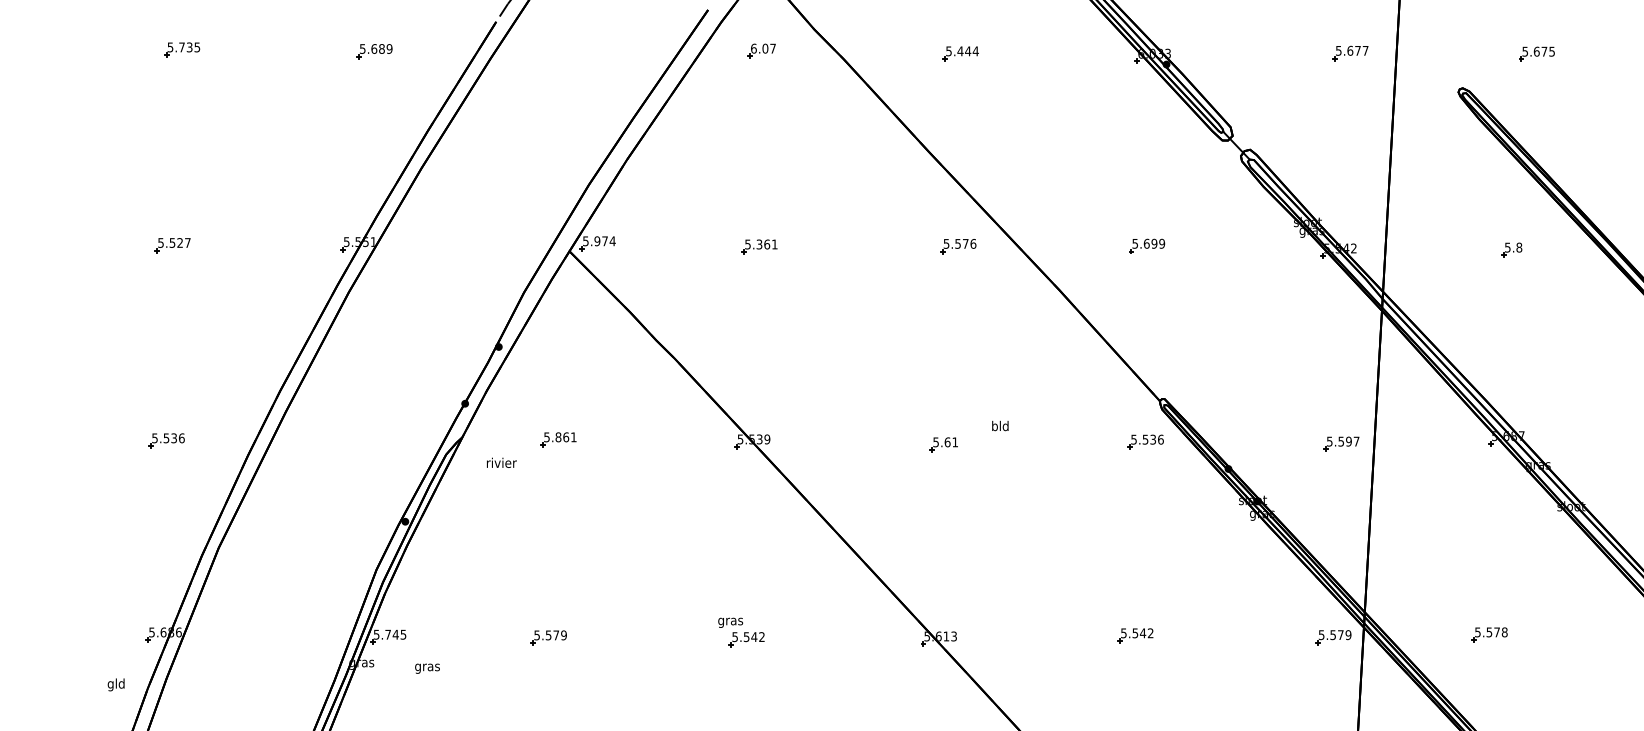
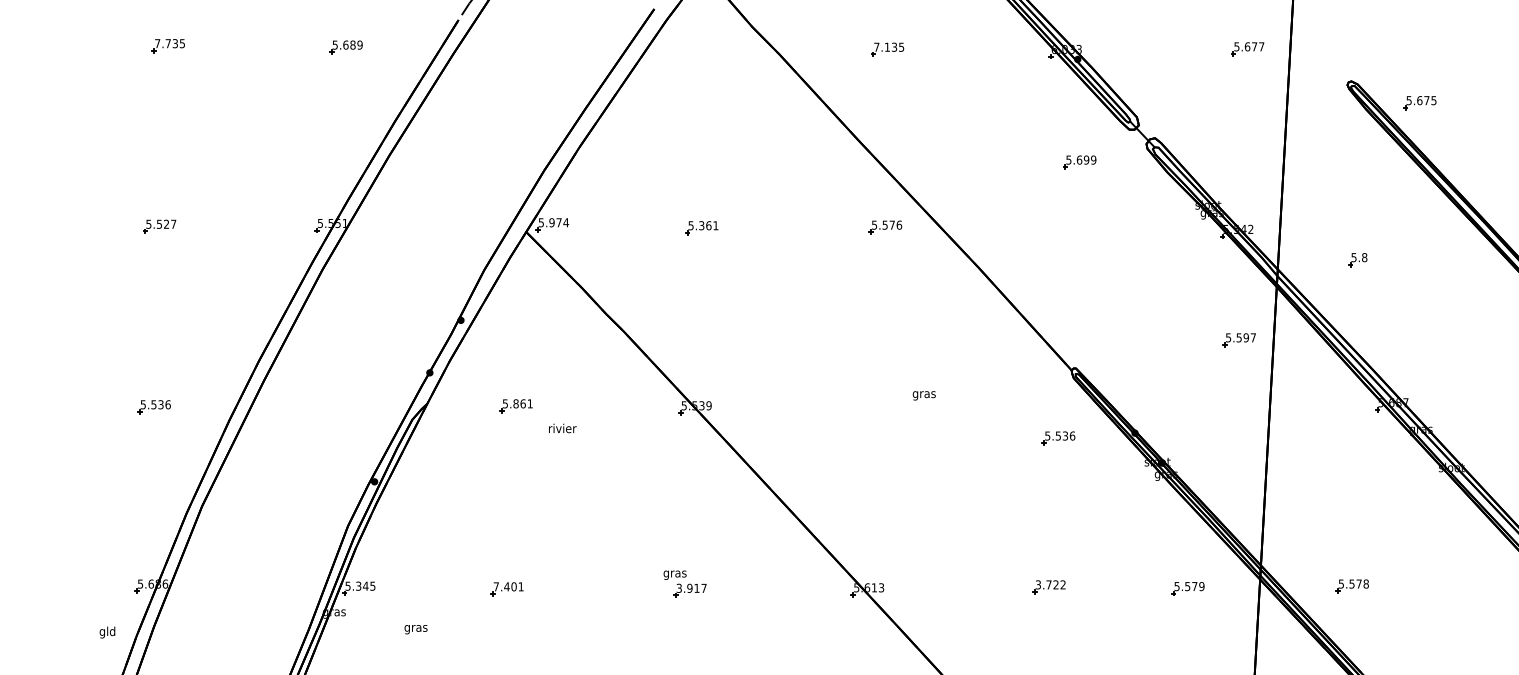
text: (170, 47) -> (157, 43), 5.735 -> 7.735
text: (962, 50) -> (889, 46), 5.444 -> 7.135
part: (761, 51) -> (703, 47), removed
part: (1536, 54) -> (1419, 103), moved
part: (1146, 246) -> (1079, 162), moved
part: (1511, 250) -> (1357, 260), moved
text: (999, 427) -> (923, 394), bld -> gras
part: (1145, 442) -> (1058, 438), moved
part: (944, 444) -> (872, 410), removed
part: (1340, 444) -> (1238, 340), moved
text: (501, 462) -> (562, 428), moved
text: (1133, 632) -> (1047, 584), 5.542 -> 3.722
text: (387, 633) -> (358, 585), 5.745 -> 5.345
text: (550, 635) -> (508, 586), 5.579 -> 7.401
part: (1488, 635) -> (1351, 586), moved
text: (748, 636) -> (691, 587), 5.542 -> 3.917
part: (1332, 637) -> (1187, 588), moved
text: (426, 668) -> (415, 629), moved

